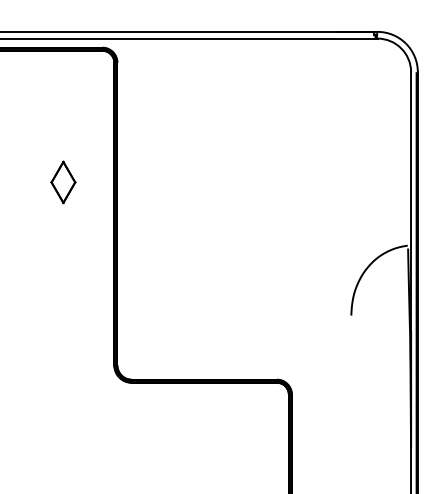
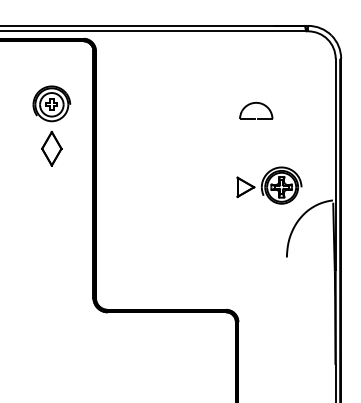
part: (62, 126) -> (51, 103), added
part: (317, 128) -> (259, 104), added
part: (330, 227) -> (269, 185), added

